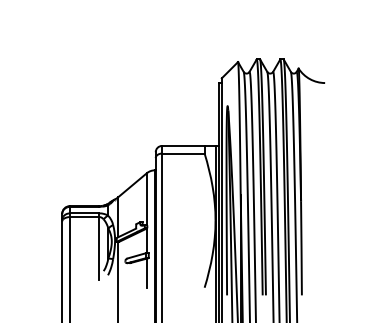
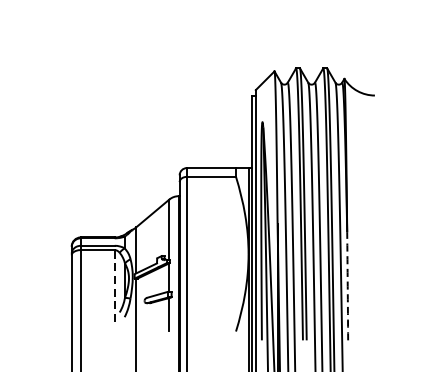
line: (99, 245) -> (114, 282), solid -> dashed
arc: (301, 248) -> (347, 286), solid -> dashed

